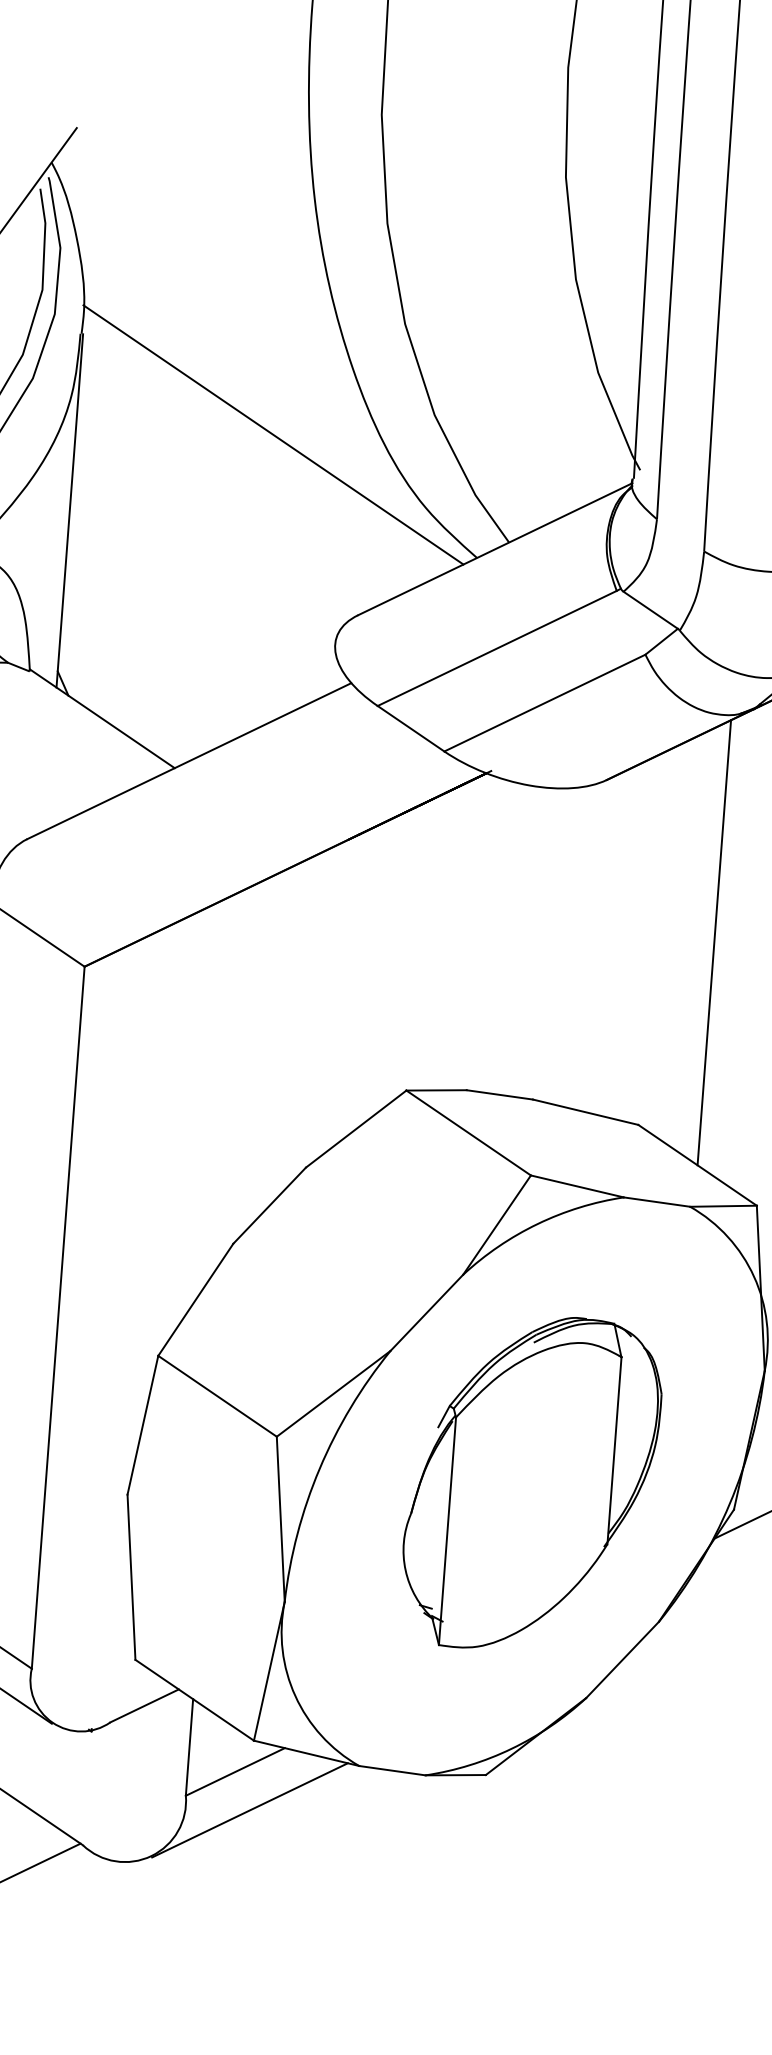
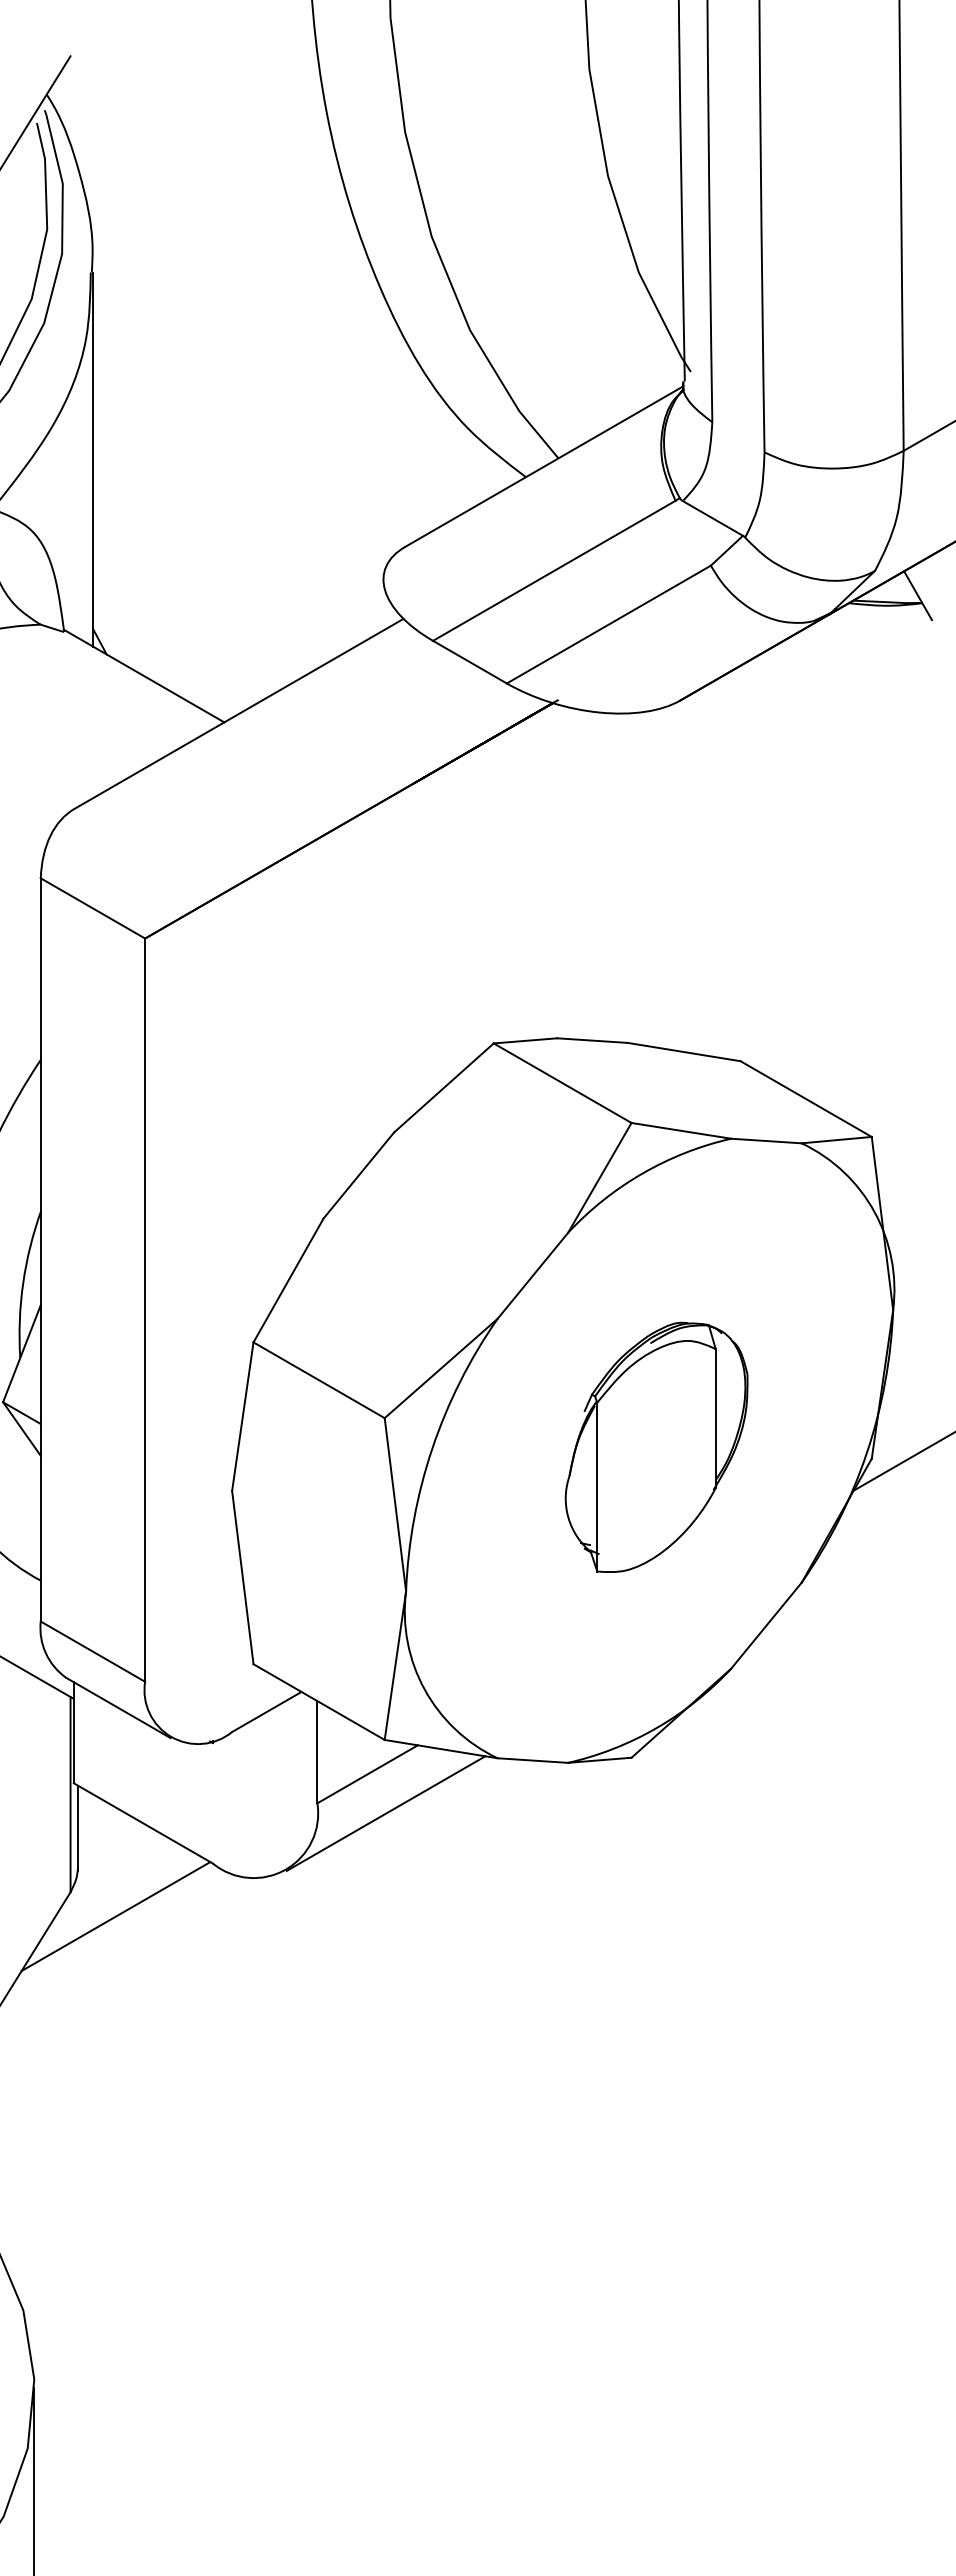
line: (273, 434) -> (301, 363), removed
line: (714, 942) -> (806, 863), removed
part: (531, 1483) -> (656, 1447), size x0.7

